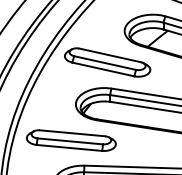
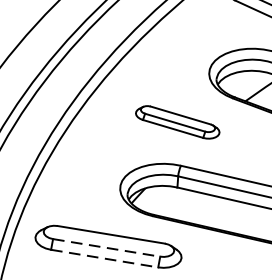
part: (107, 62) -> (177, 122), size x0.6
line: (70, 141) -> (107, 248), solid -> dashed
line: (69, 147) -> (104, 257), solid -> dashed

